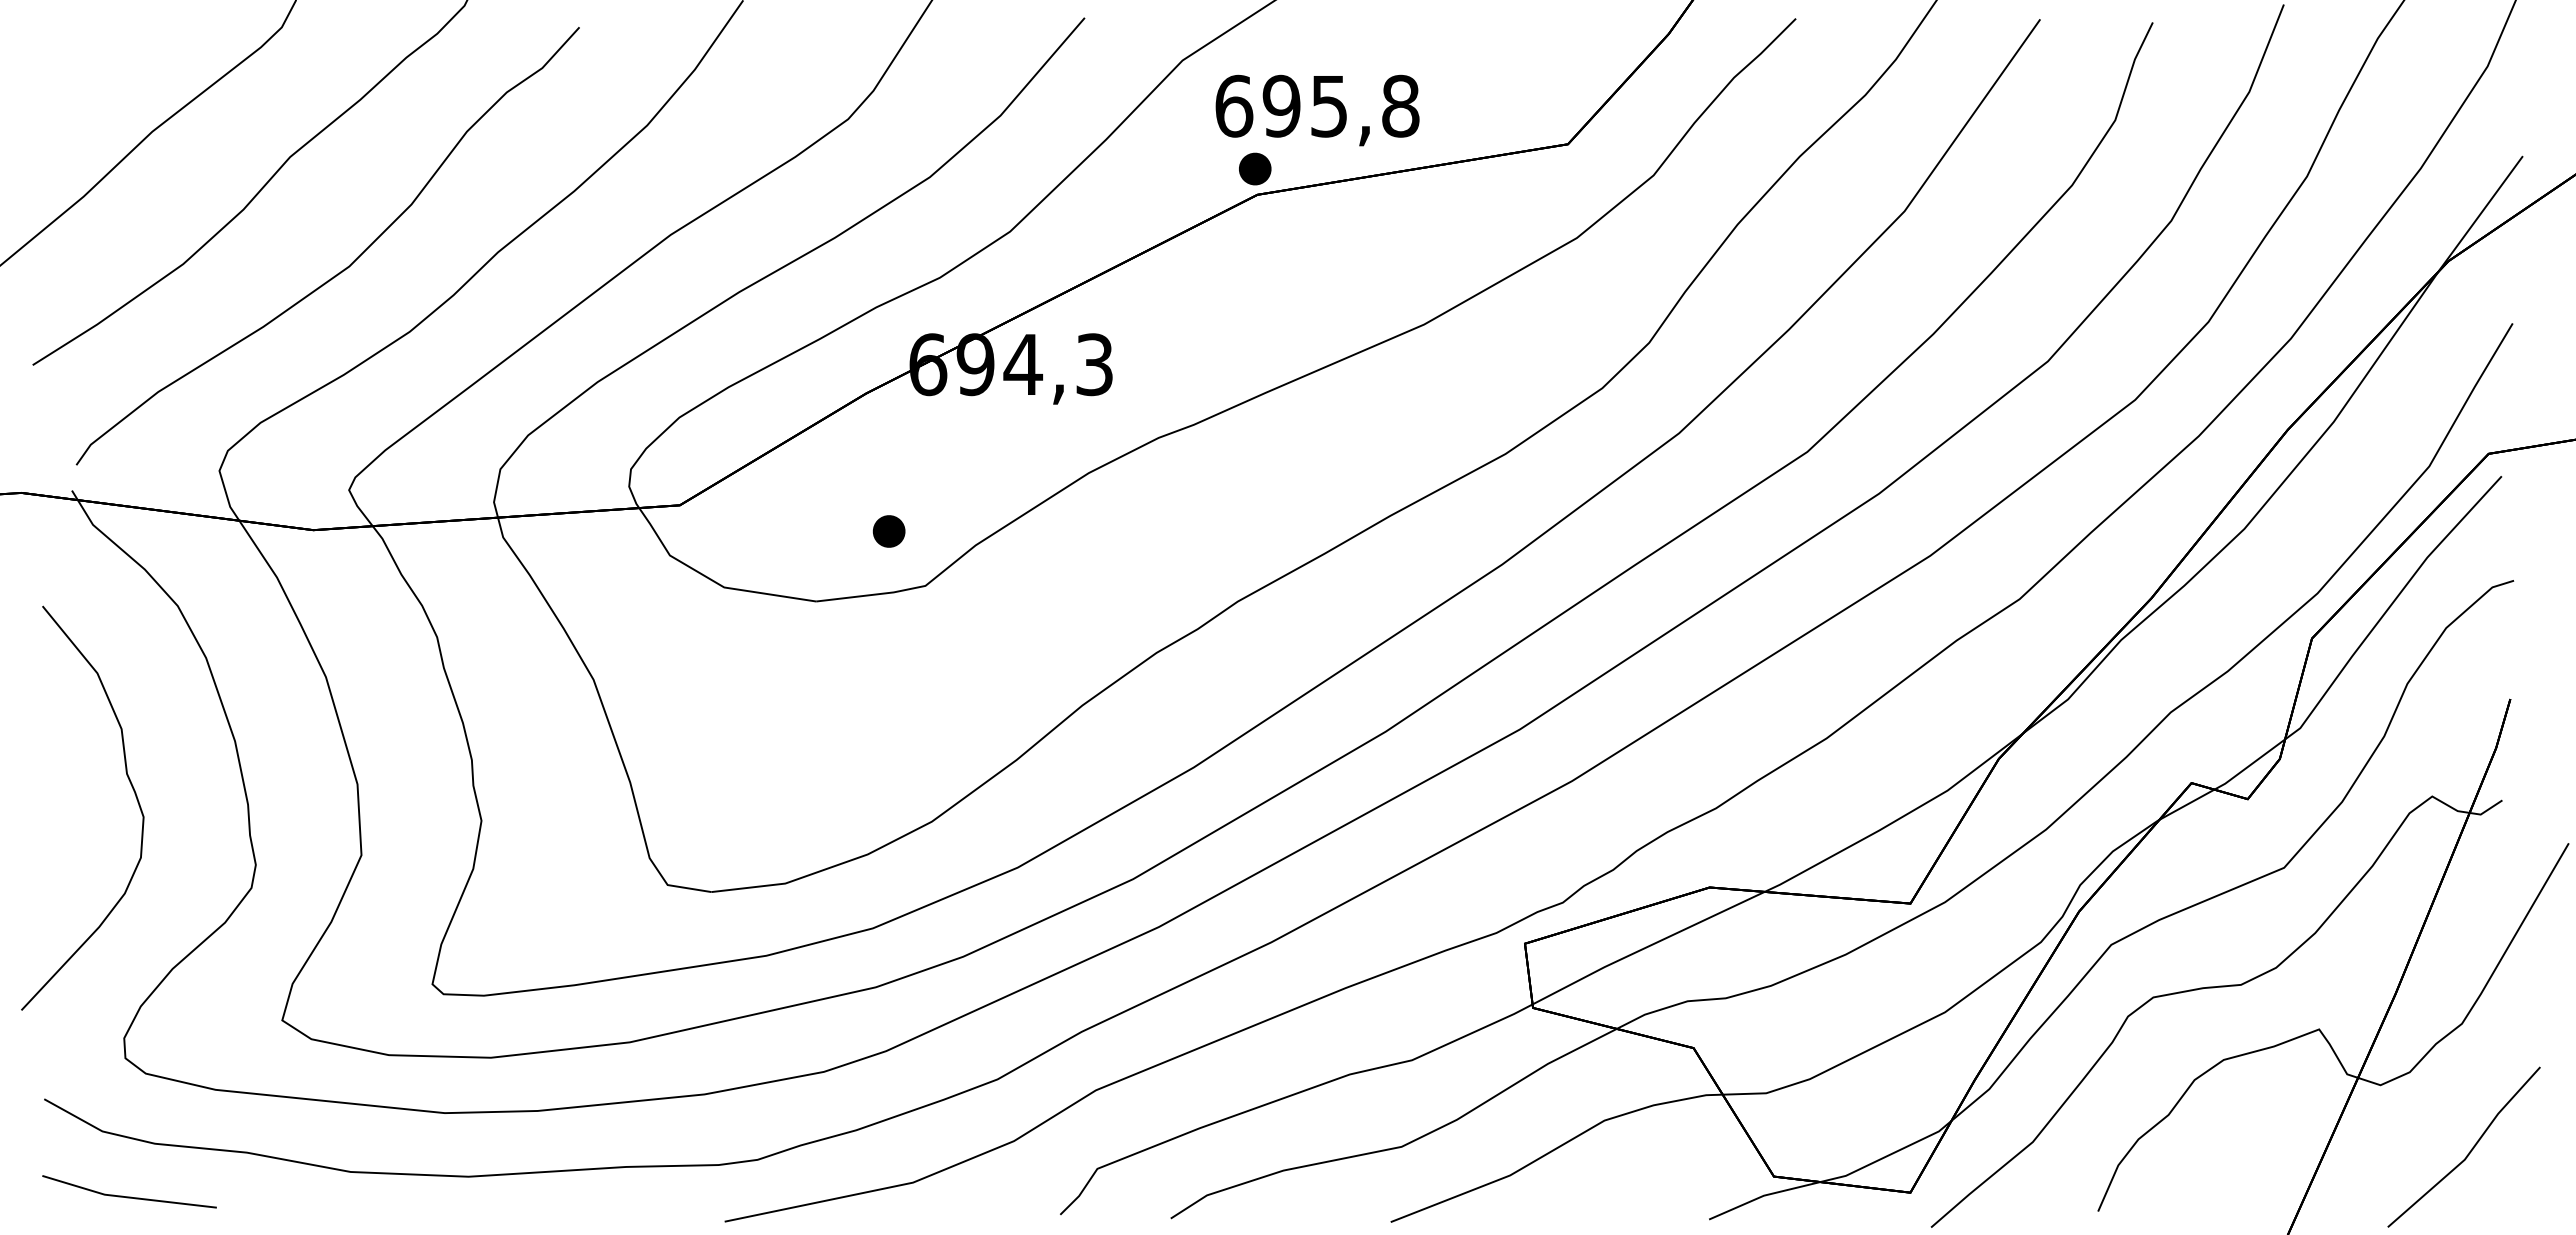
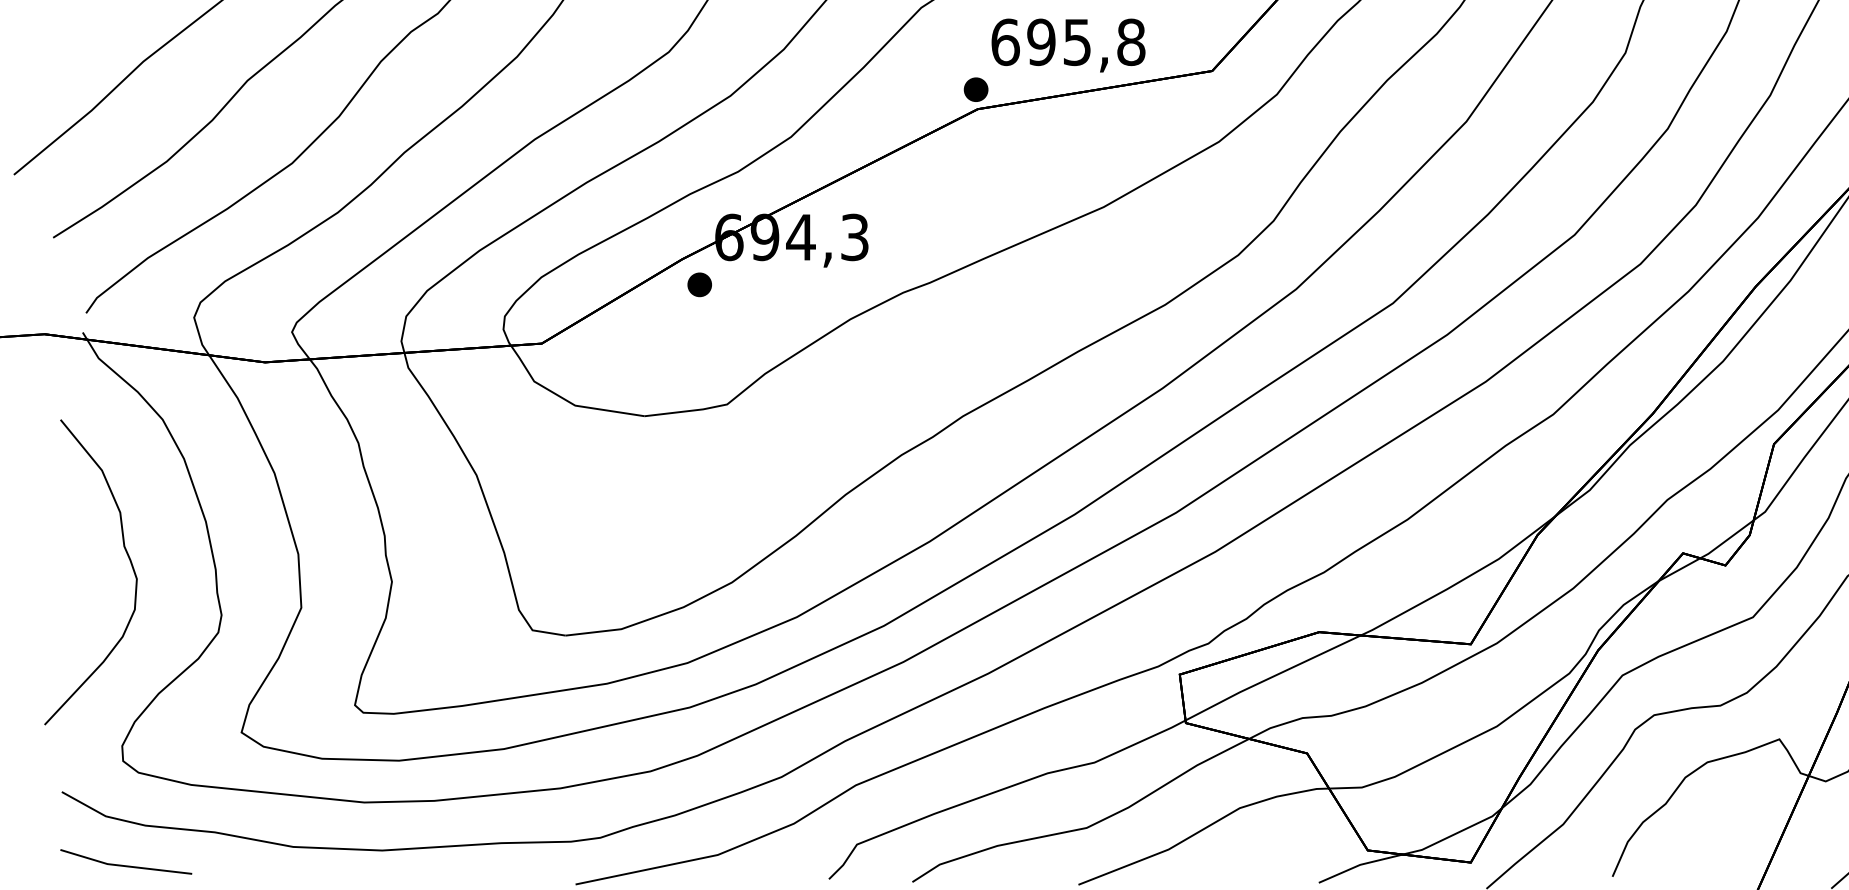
text: (1317, 110) -> (1068, 45), moved
part: (888, 531) -> (699, 284), moved

